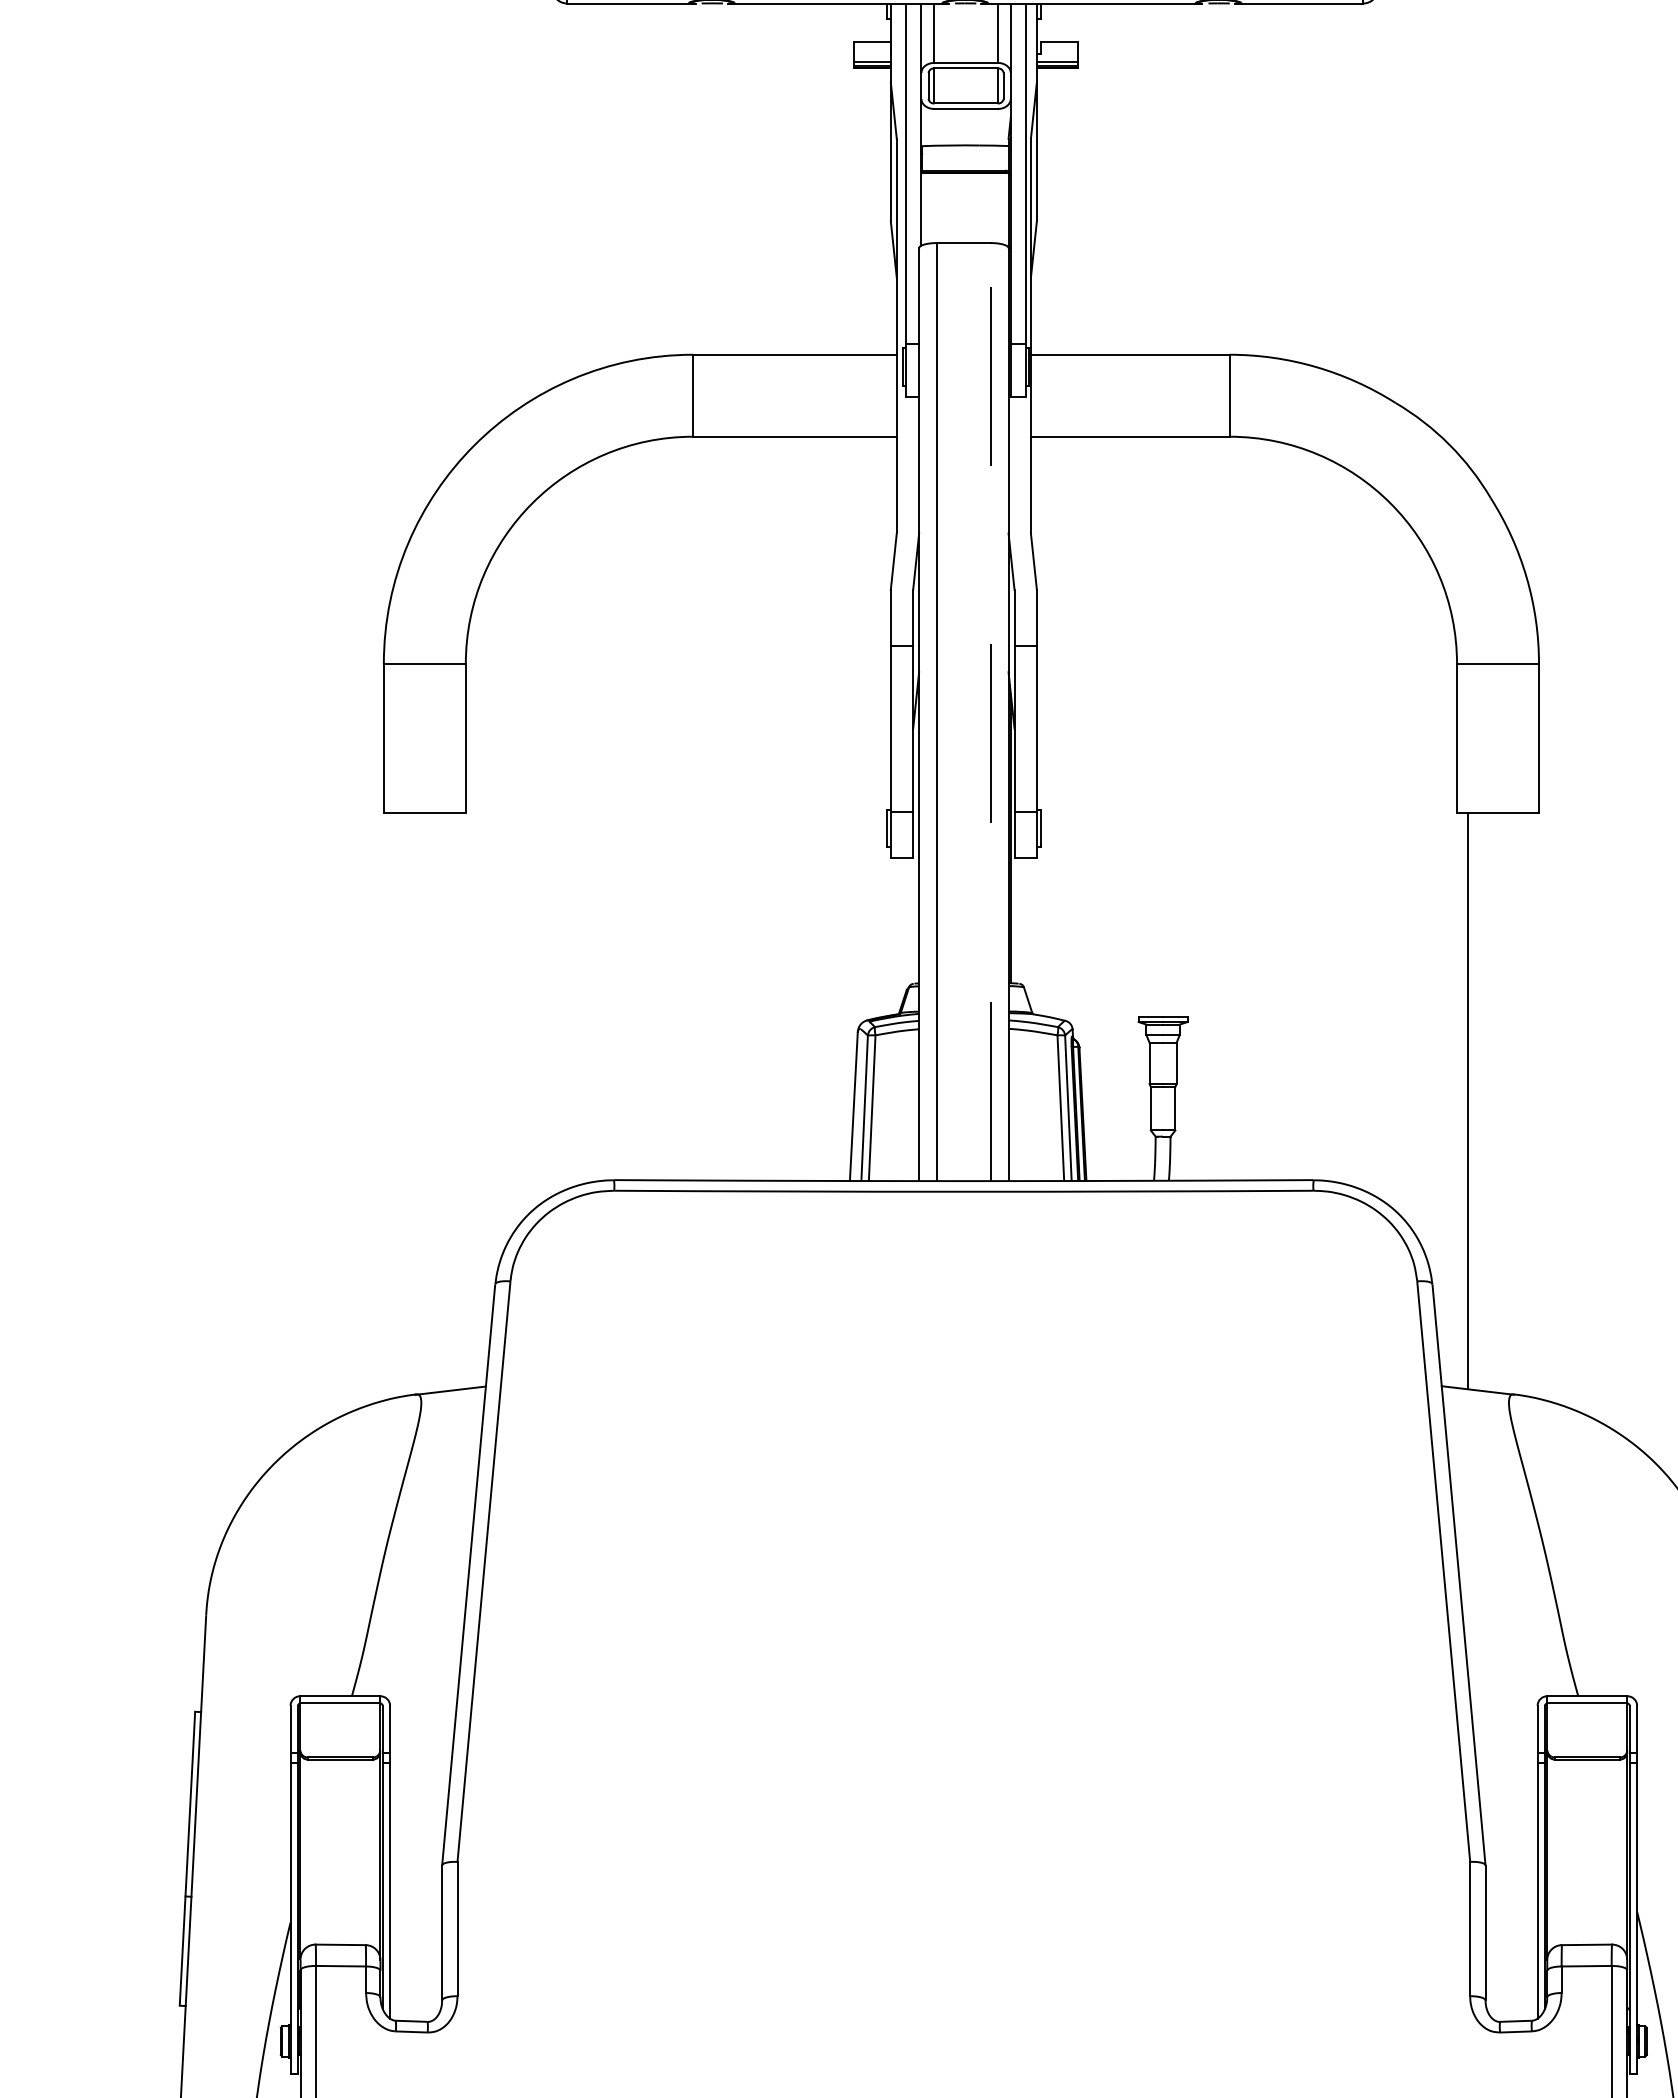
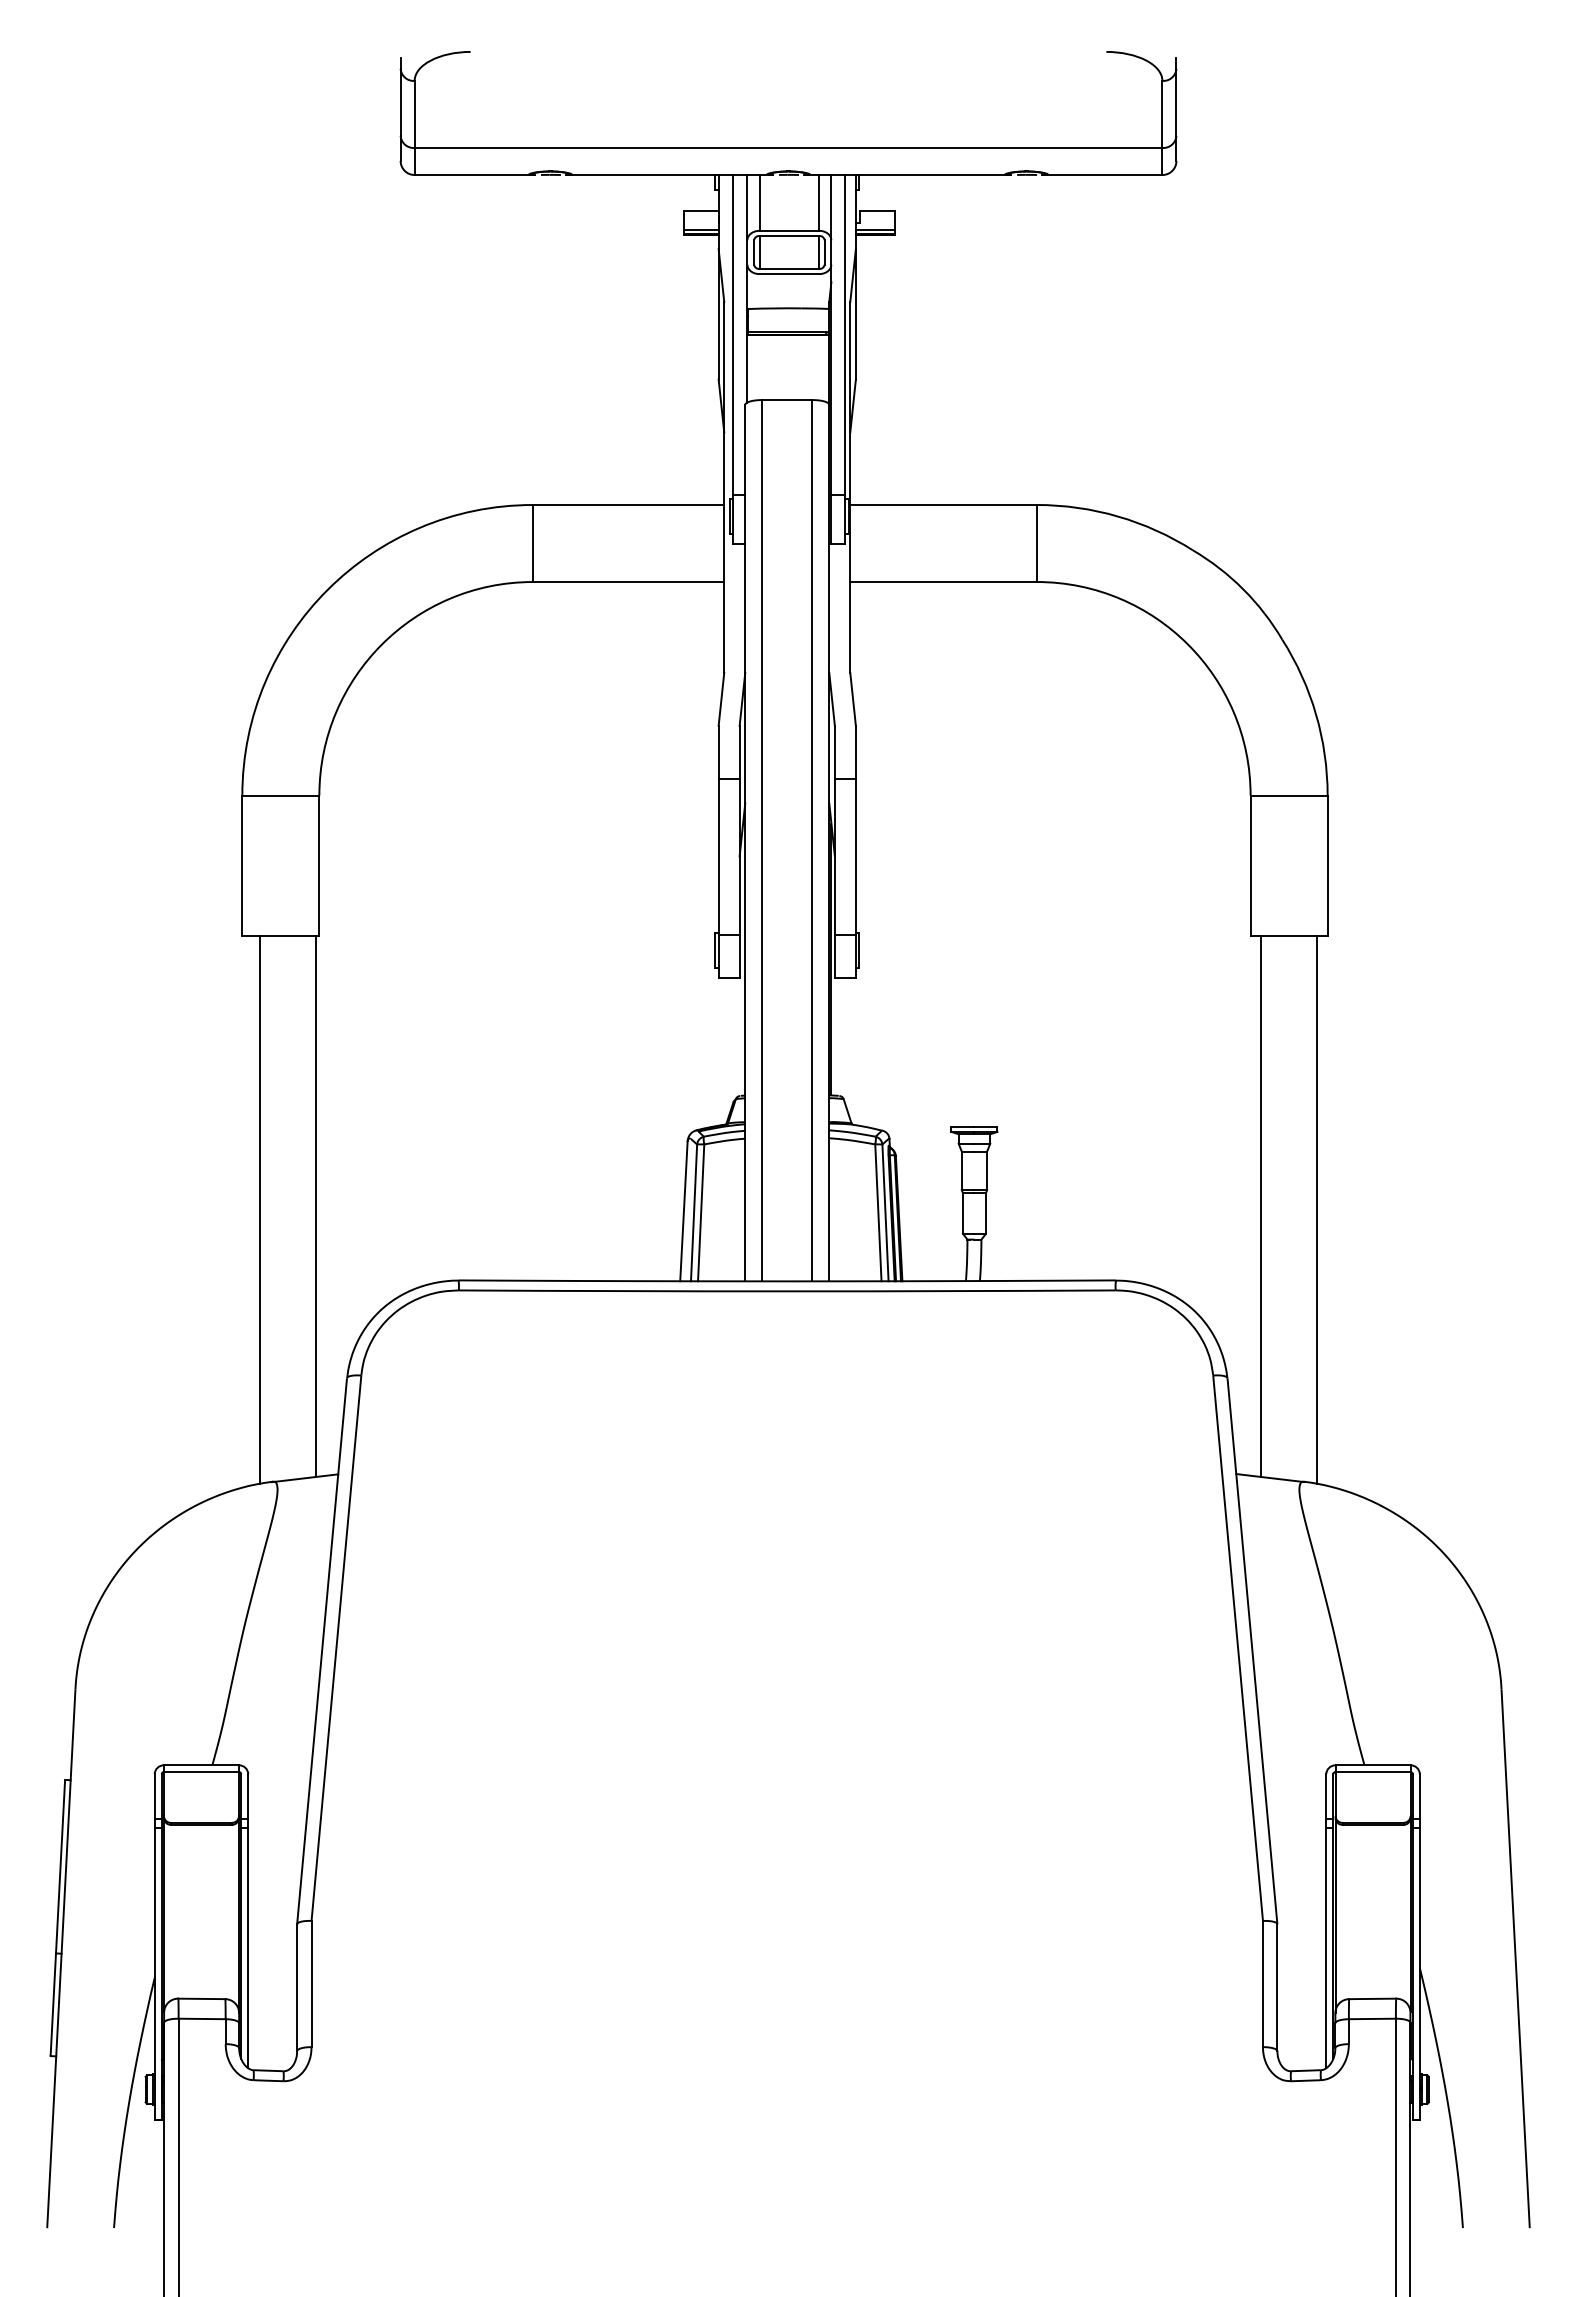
line: (990, 711) -> (812, 840), dashed -> solid
line: (461, 1101) -> (315, 1206), added
line: (402, 1104) -> (259, 1209), added
line: (1528, 1104) -> (1317, 1209), added

